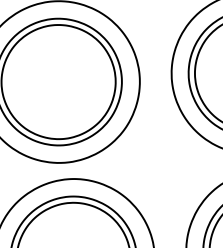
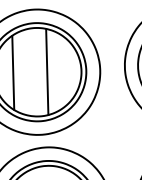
line: (71, 81) -> (47, 71), added
line: (27, 82) -> (13, 72), added

